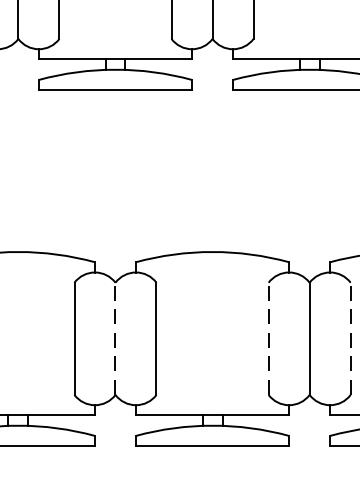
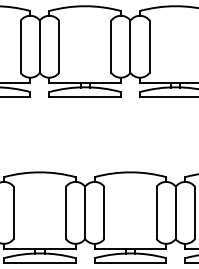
line: (116, 338) -> (85, 212), dashed -> solid
line: (268, 338) -> (156, 212), dashed -> solid
line: (349, 338) -> (194, 212), dashed -> solid

